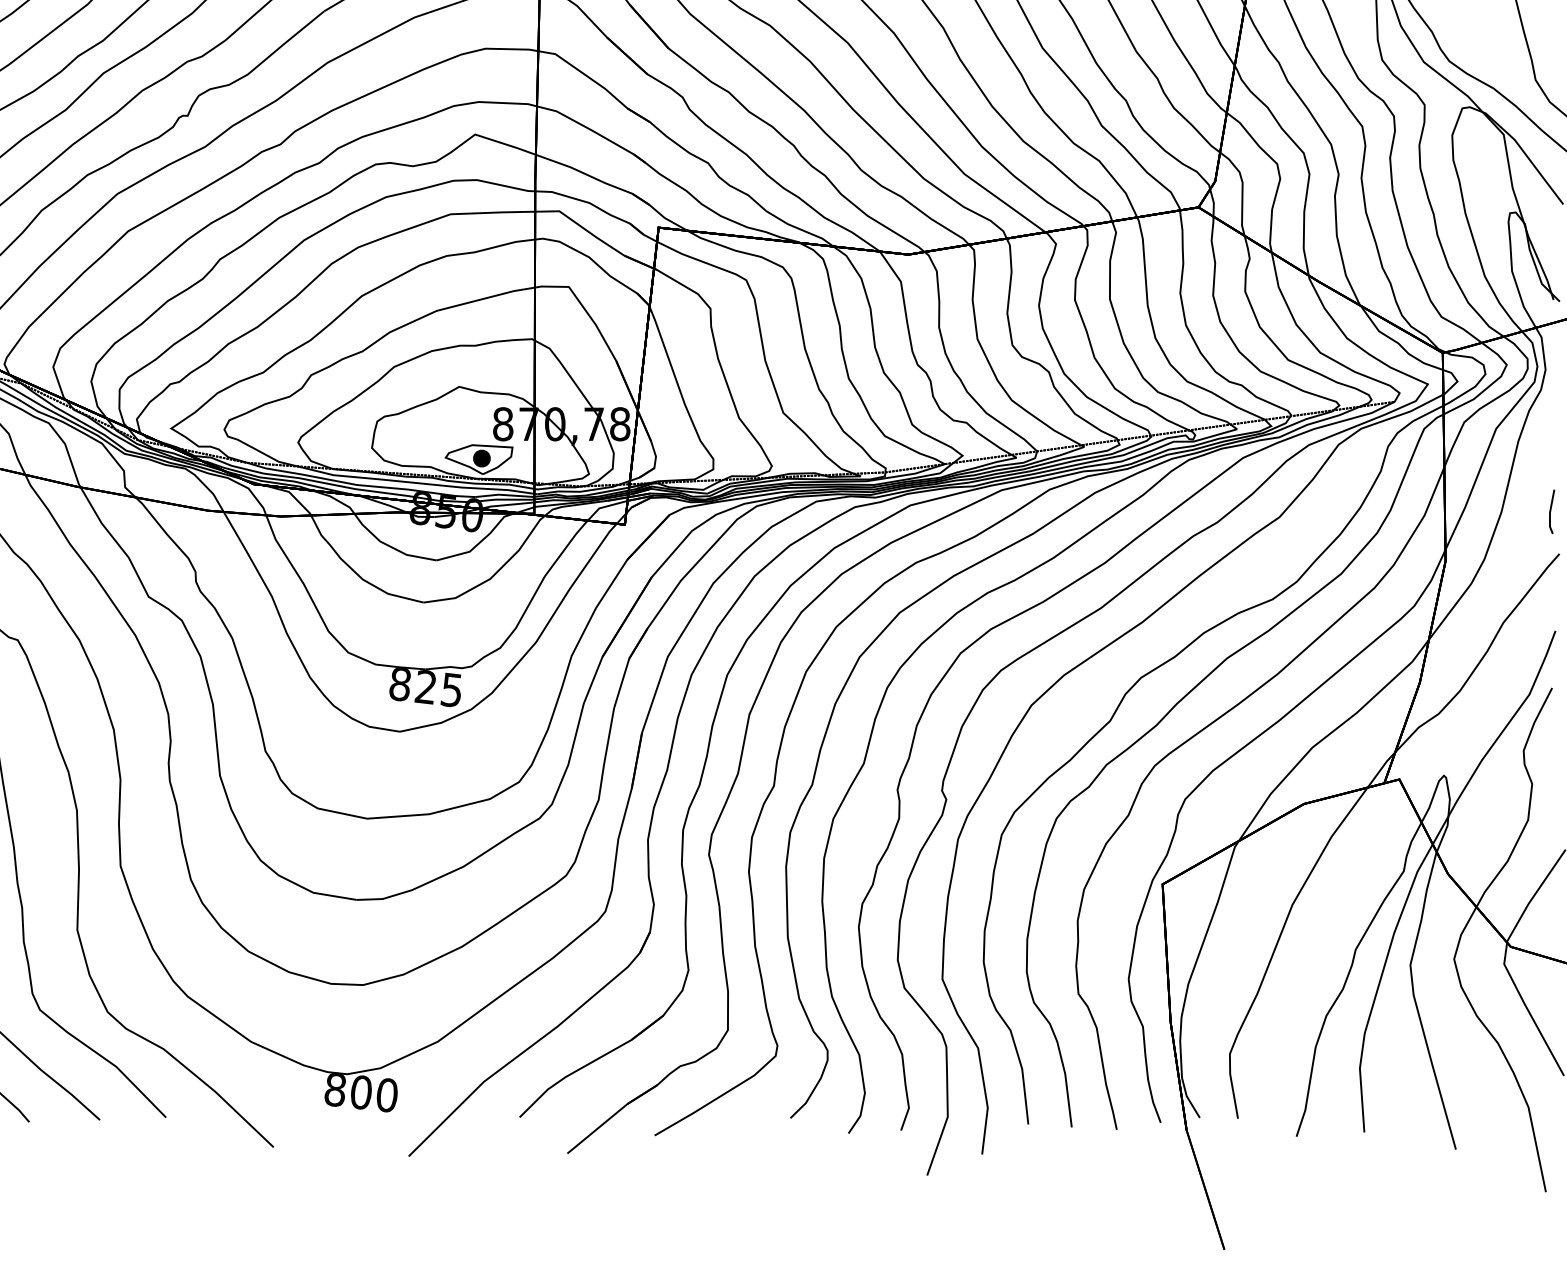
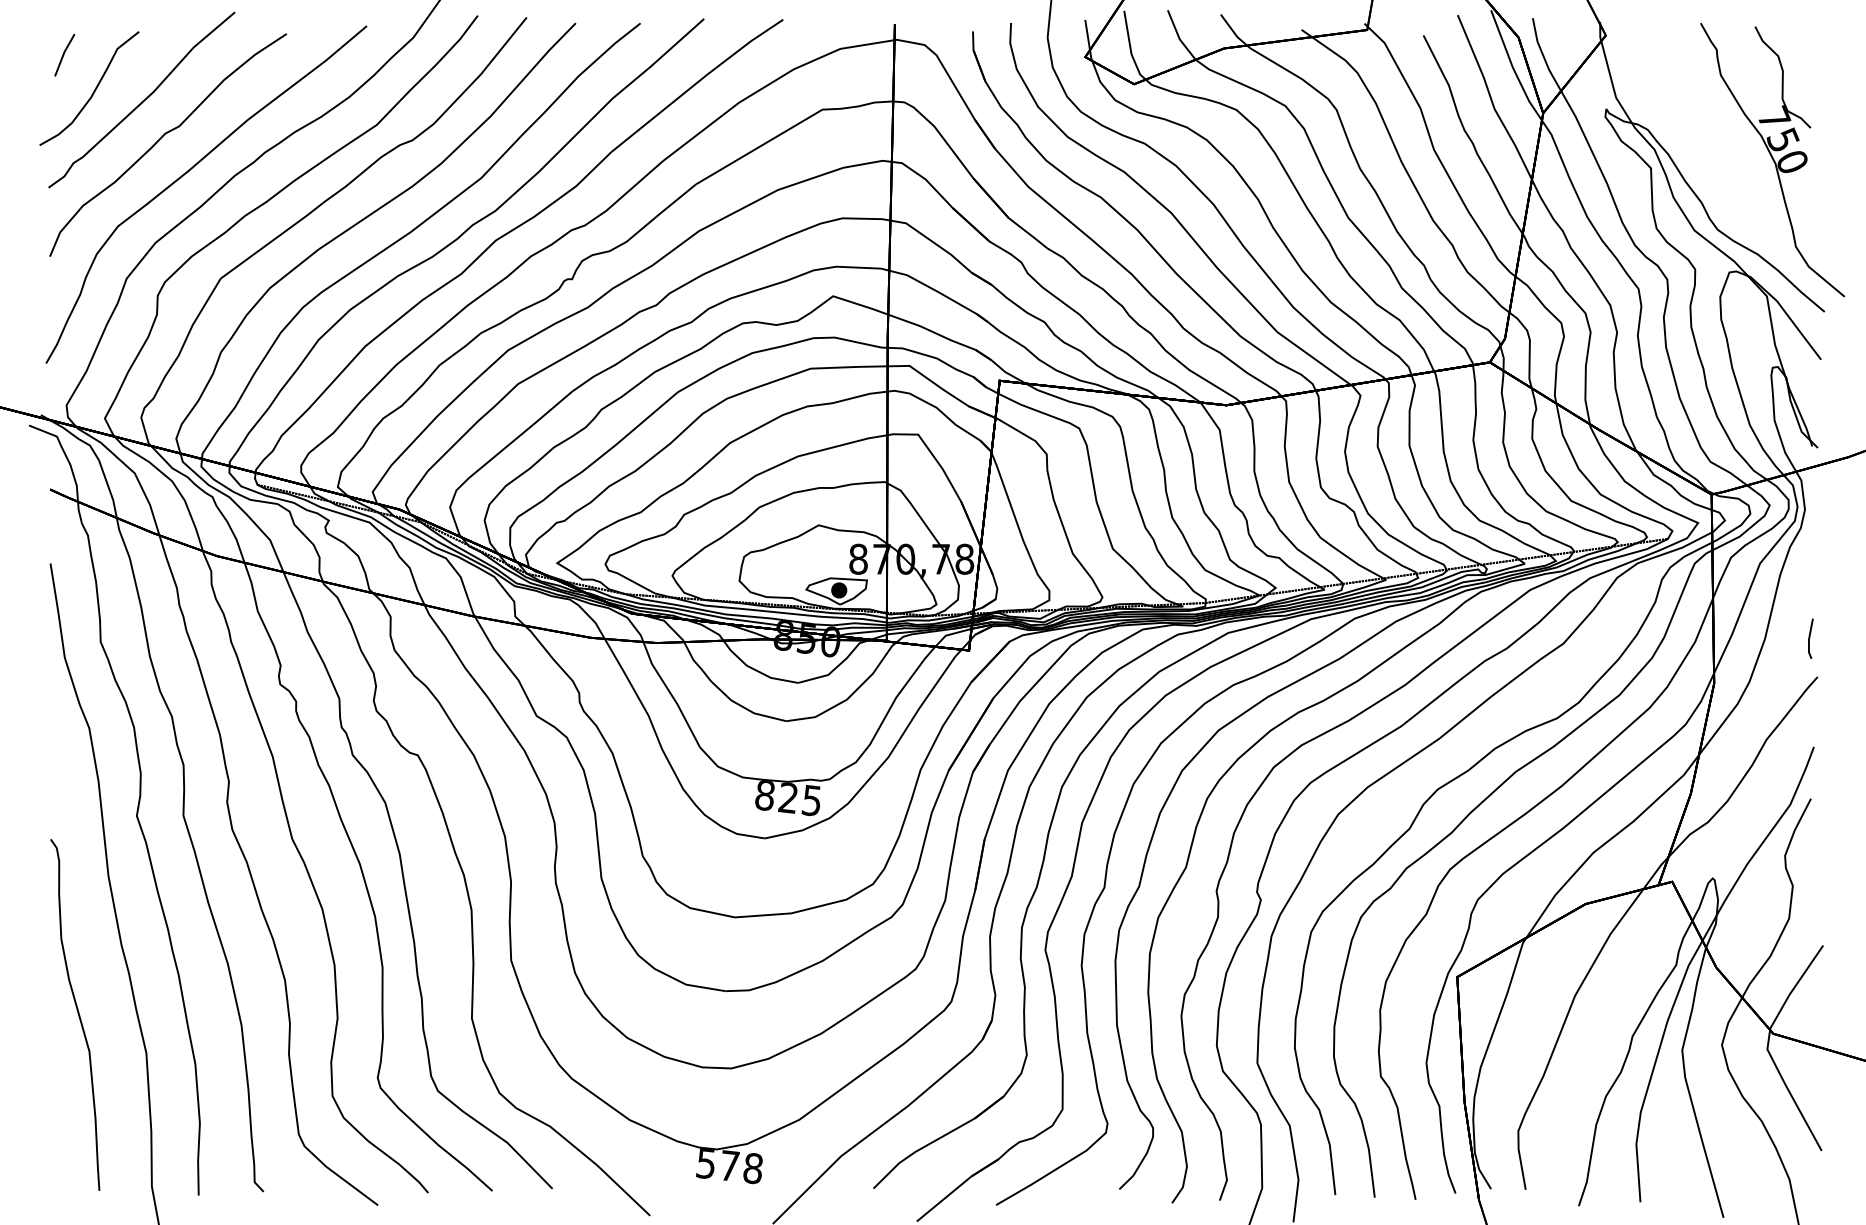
text: (361, 1093) -> (729, 1166), 800 -> 578

